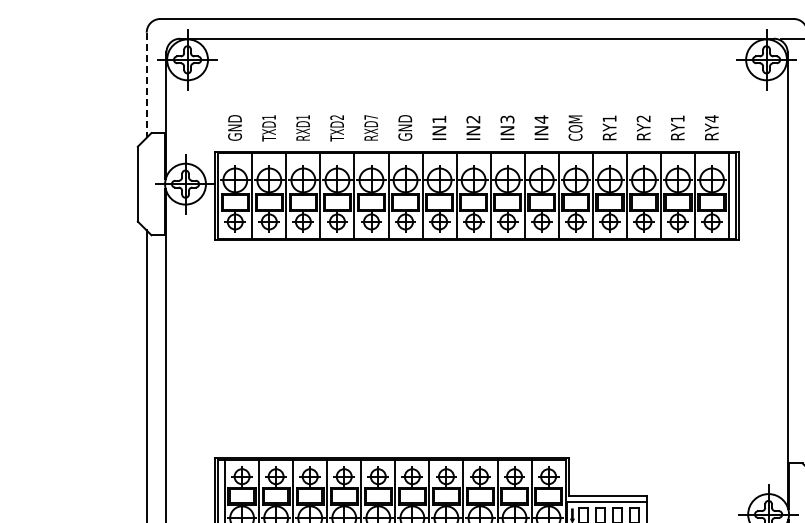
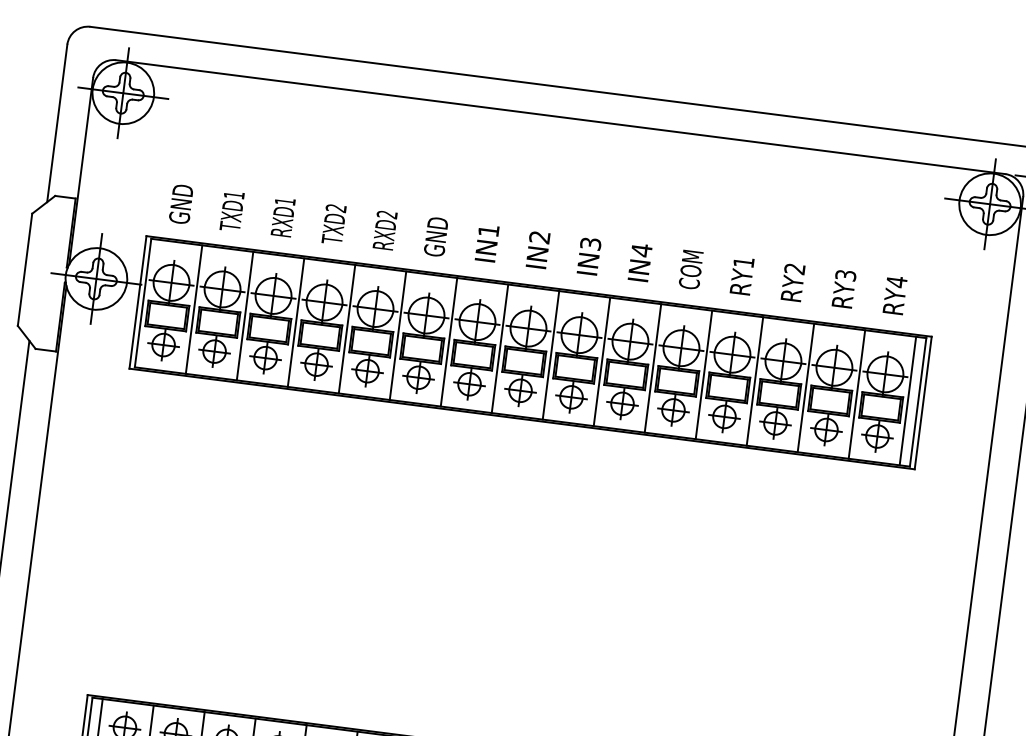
line: (146, 85) -> (56, 123), dashed -> solid
text: (370, 117) -> (386, 214), RXD7 -> RXD2
text: (677, 118) -> (845, 274), RY1 -> RY3

